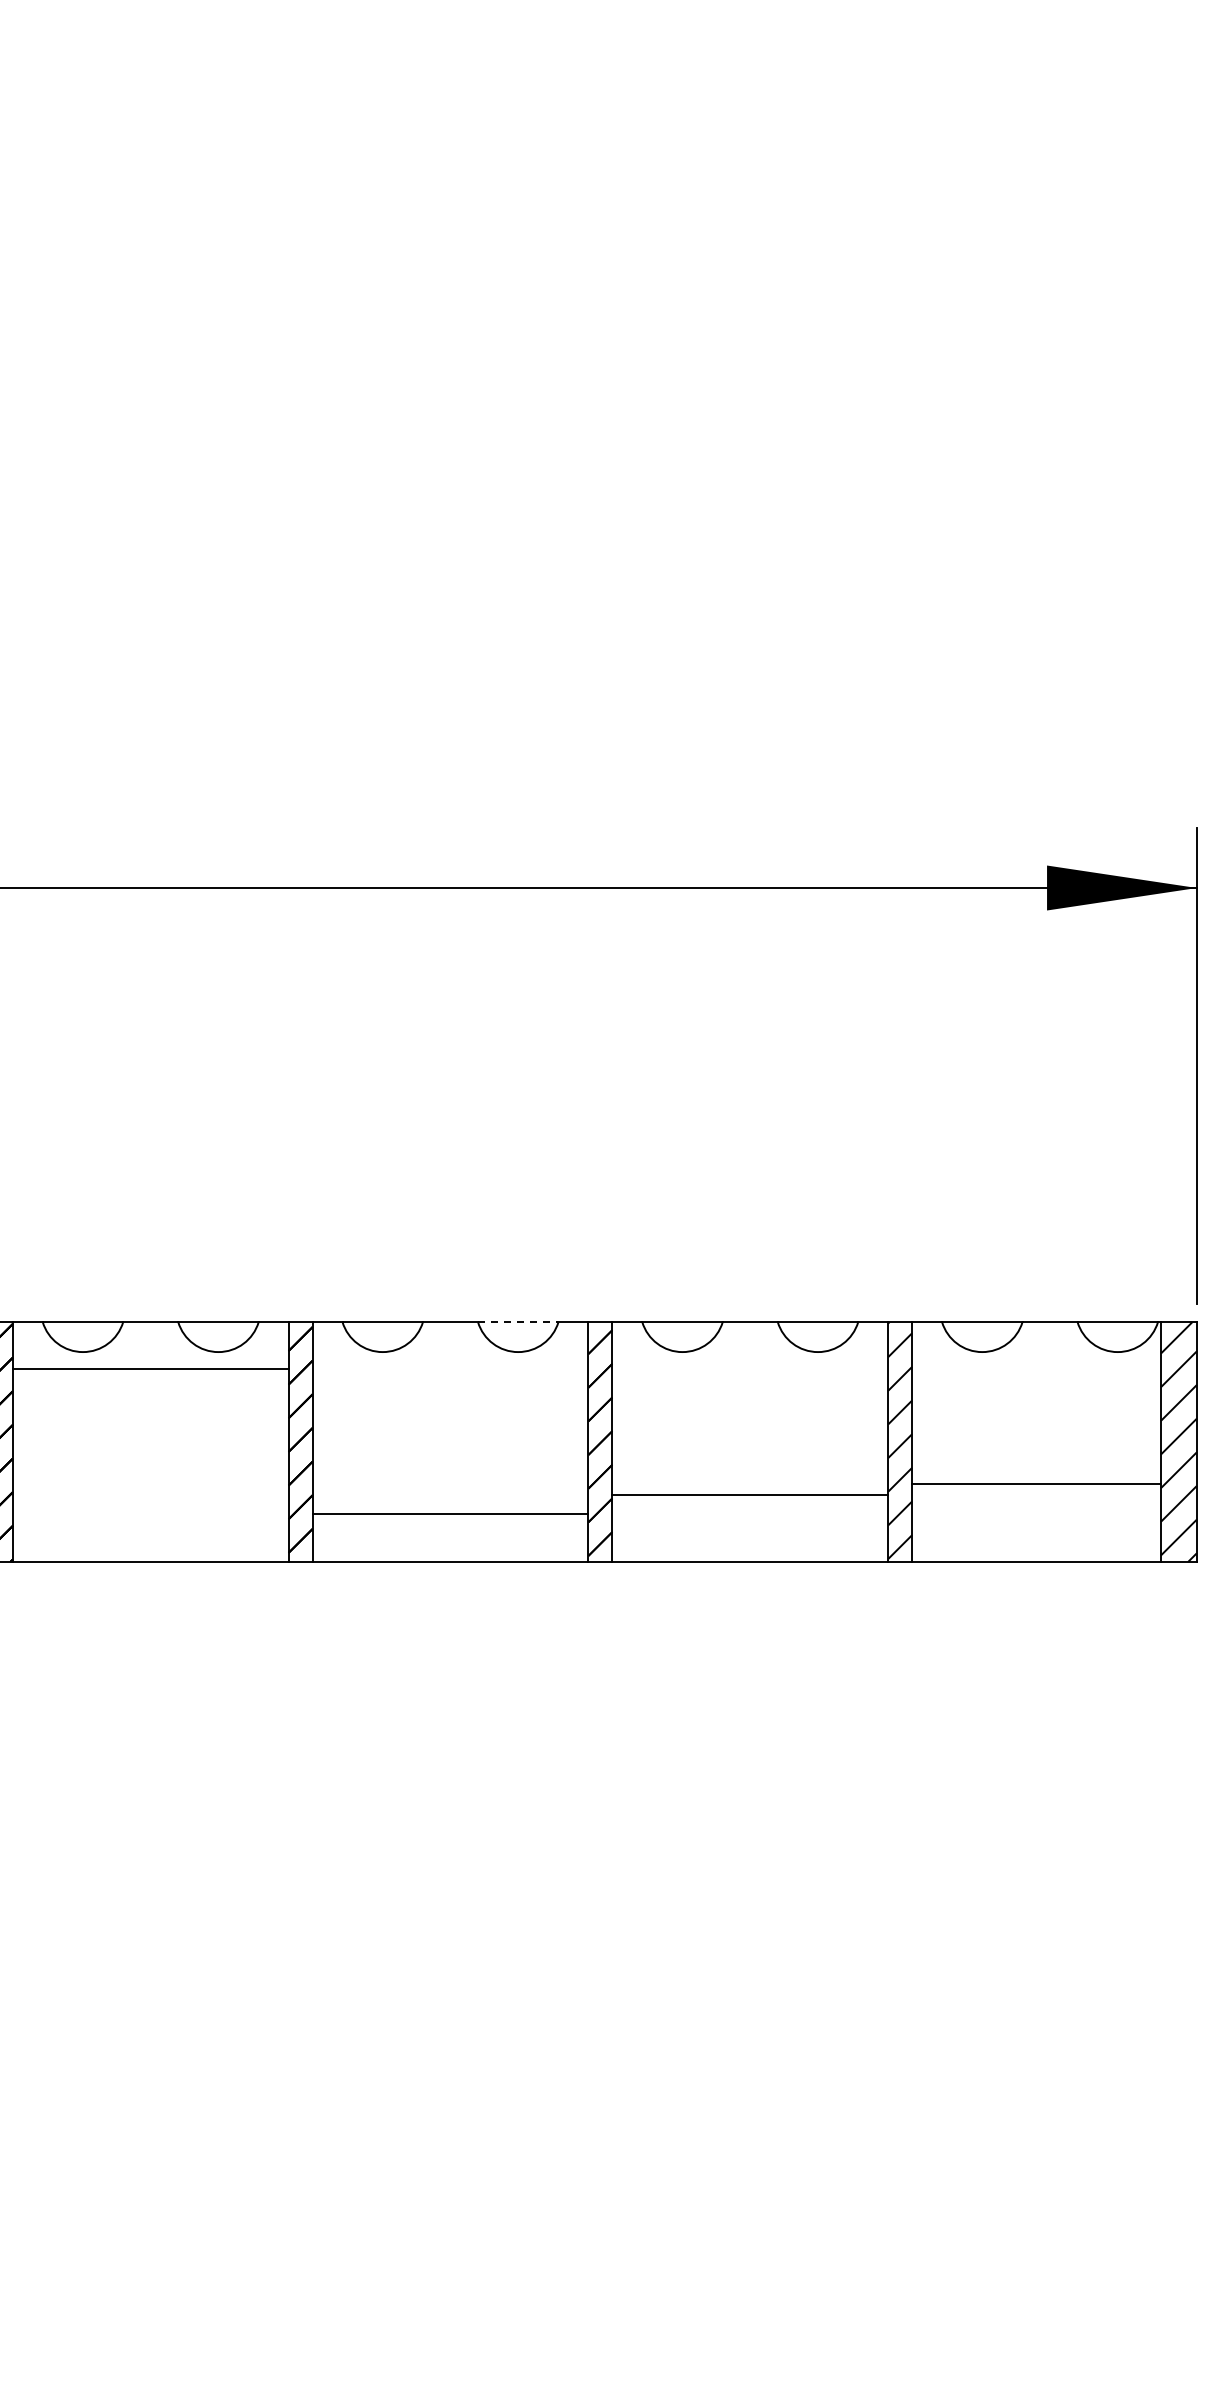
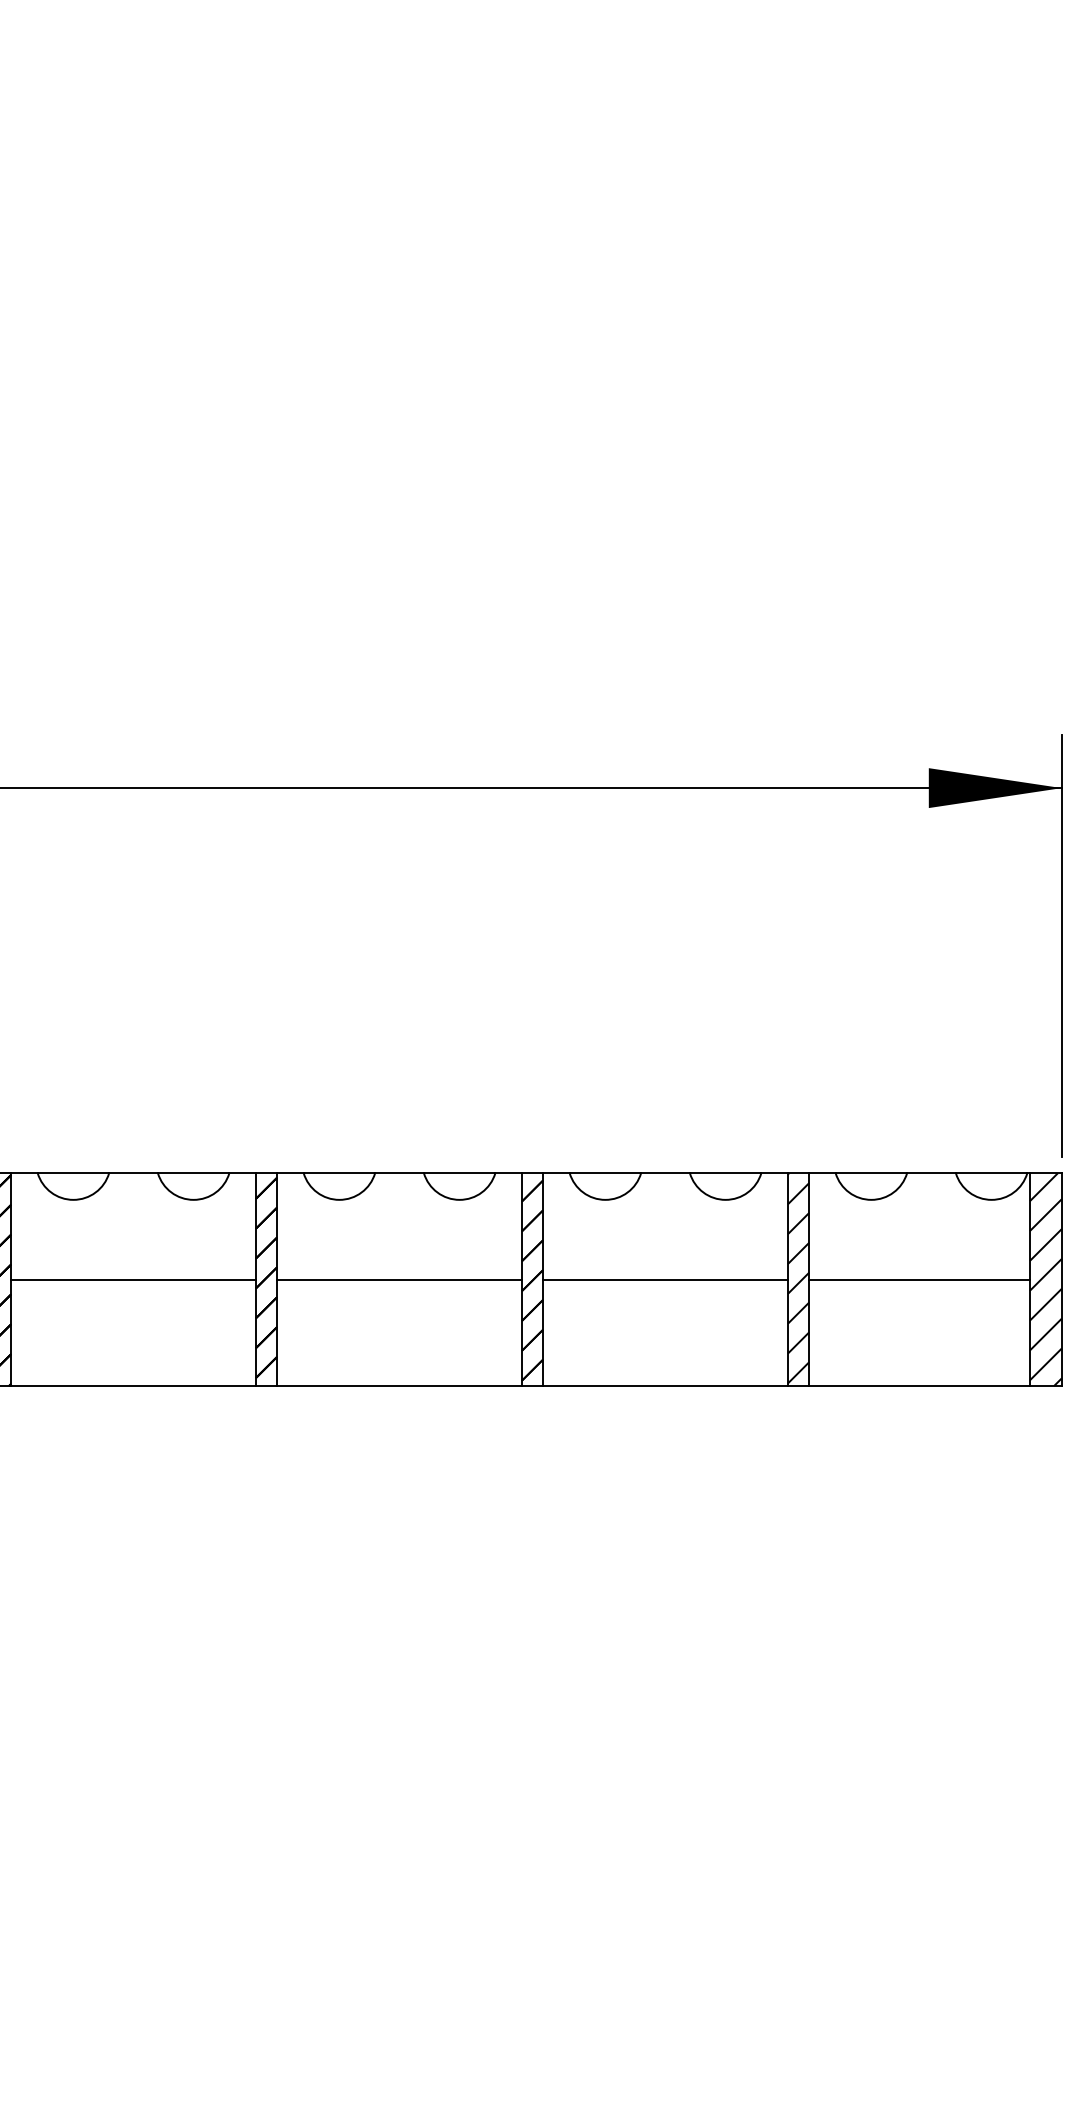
line: (518, 1322) -> (459, 1173), dashed -> solid
line: (150, 1369) -> (133, 1280), moved
line: (1036, 1484) -> (919, 1280), moved
line: (750, 1495) -> (665, 1280), moved
line: (450, 1514) -> (399, 1280), moved

